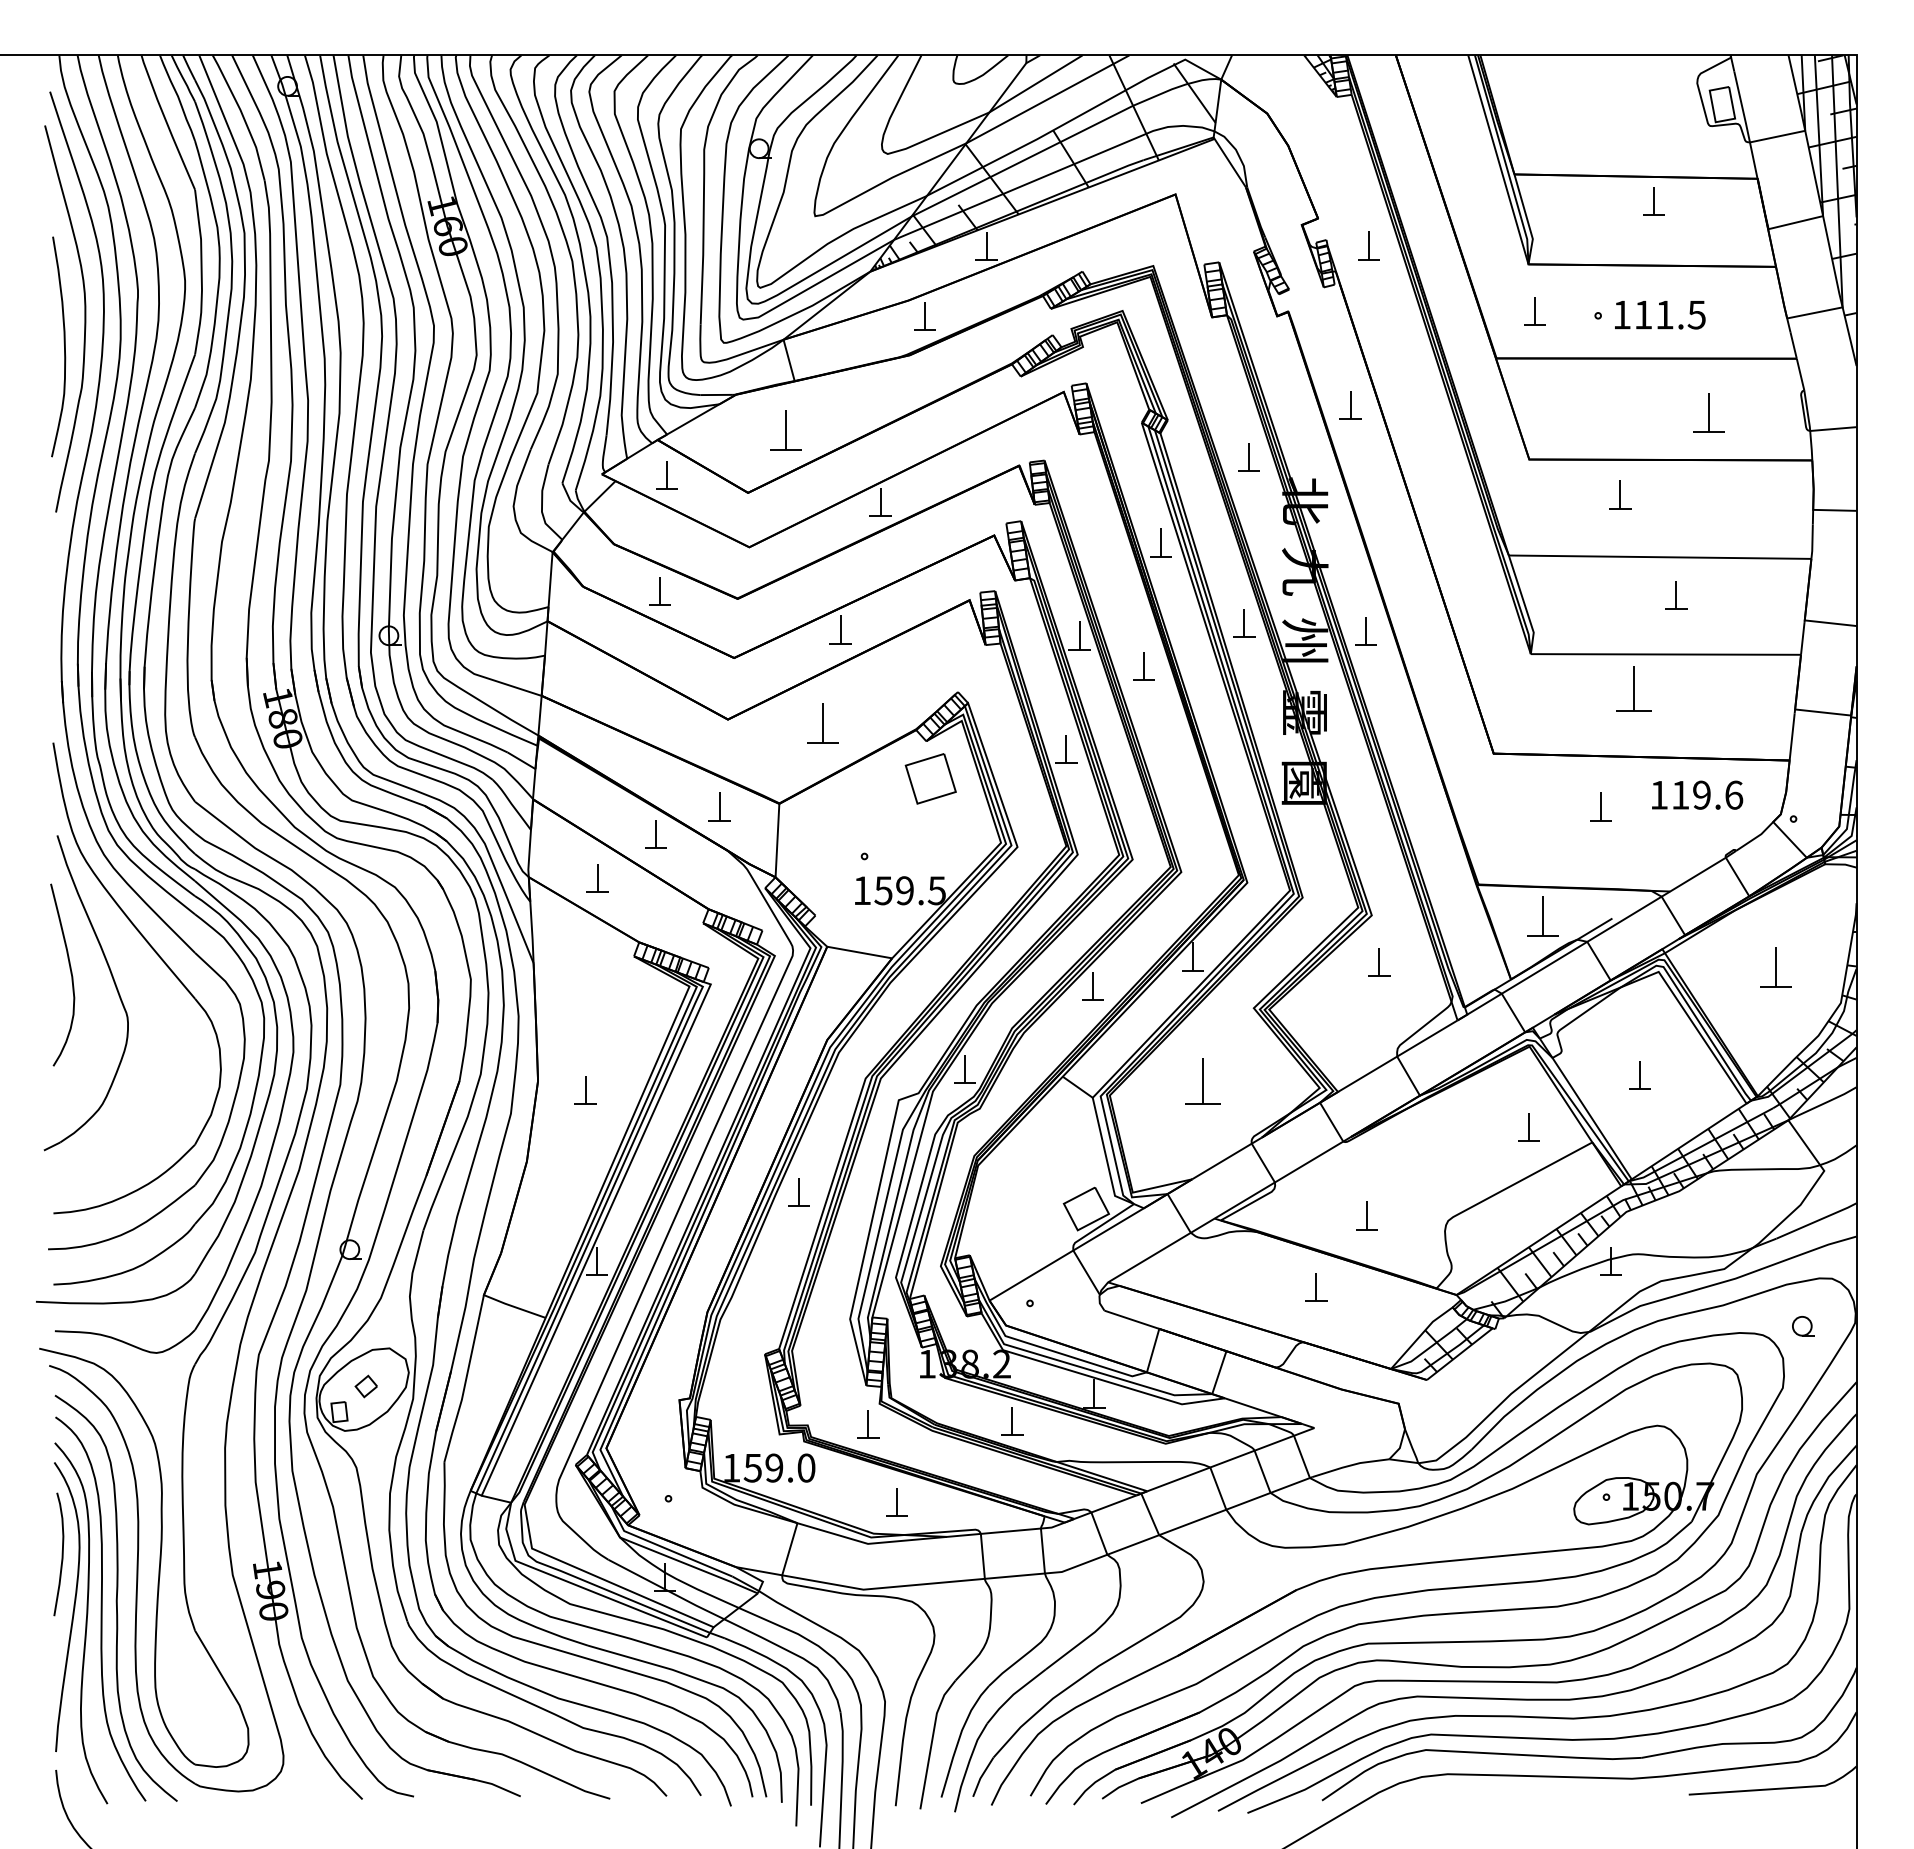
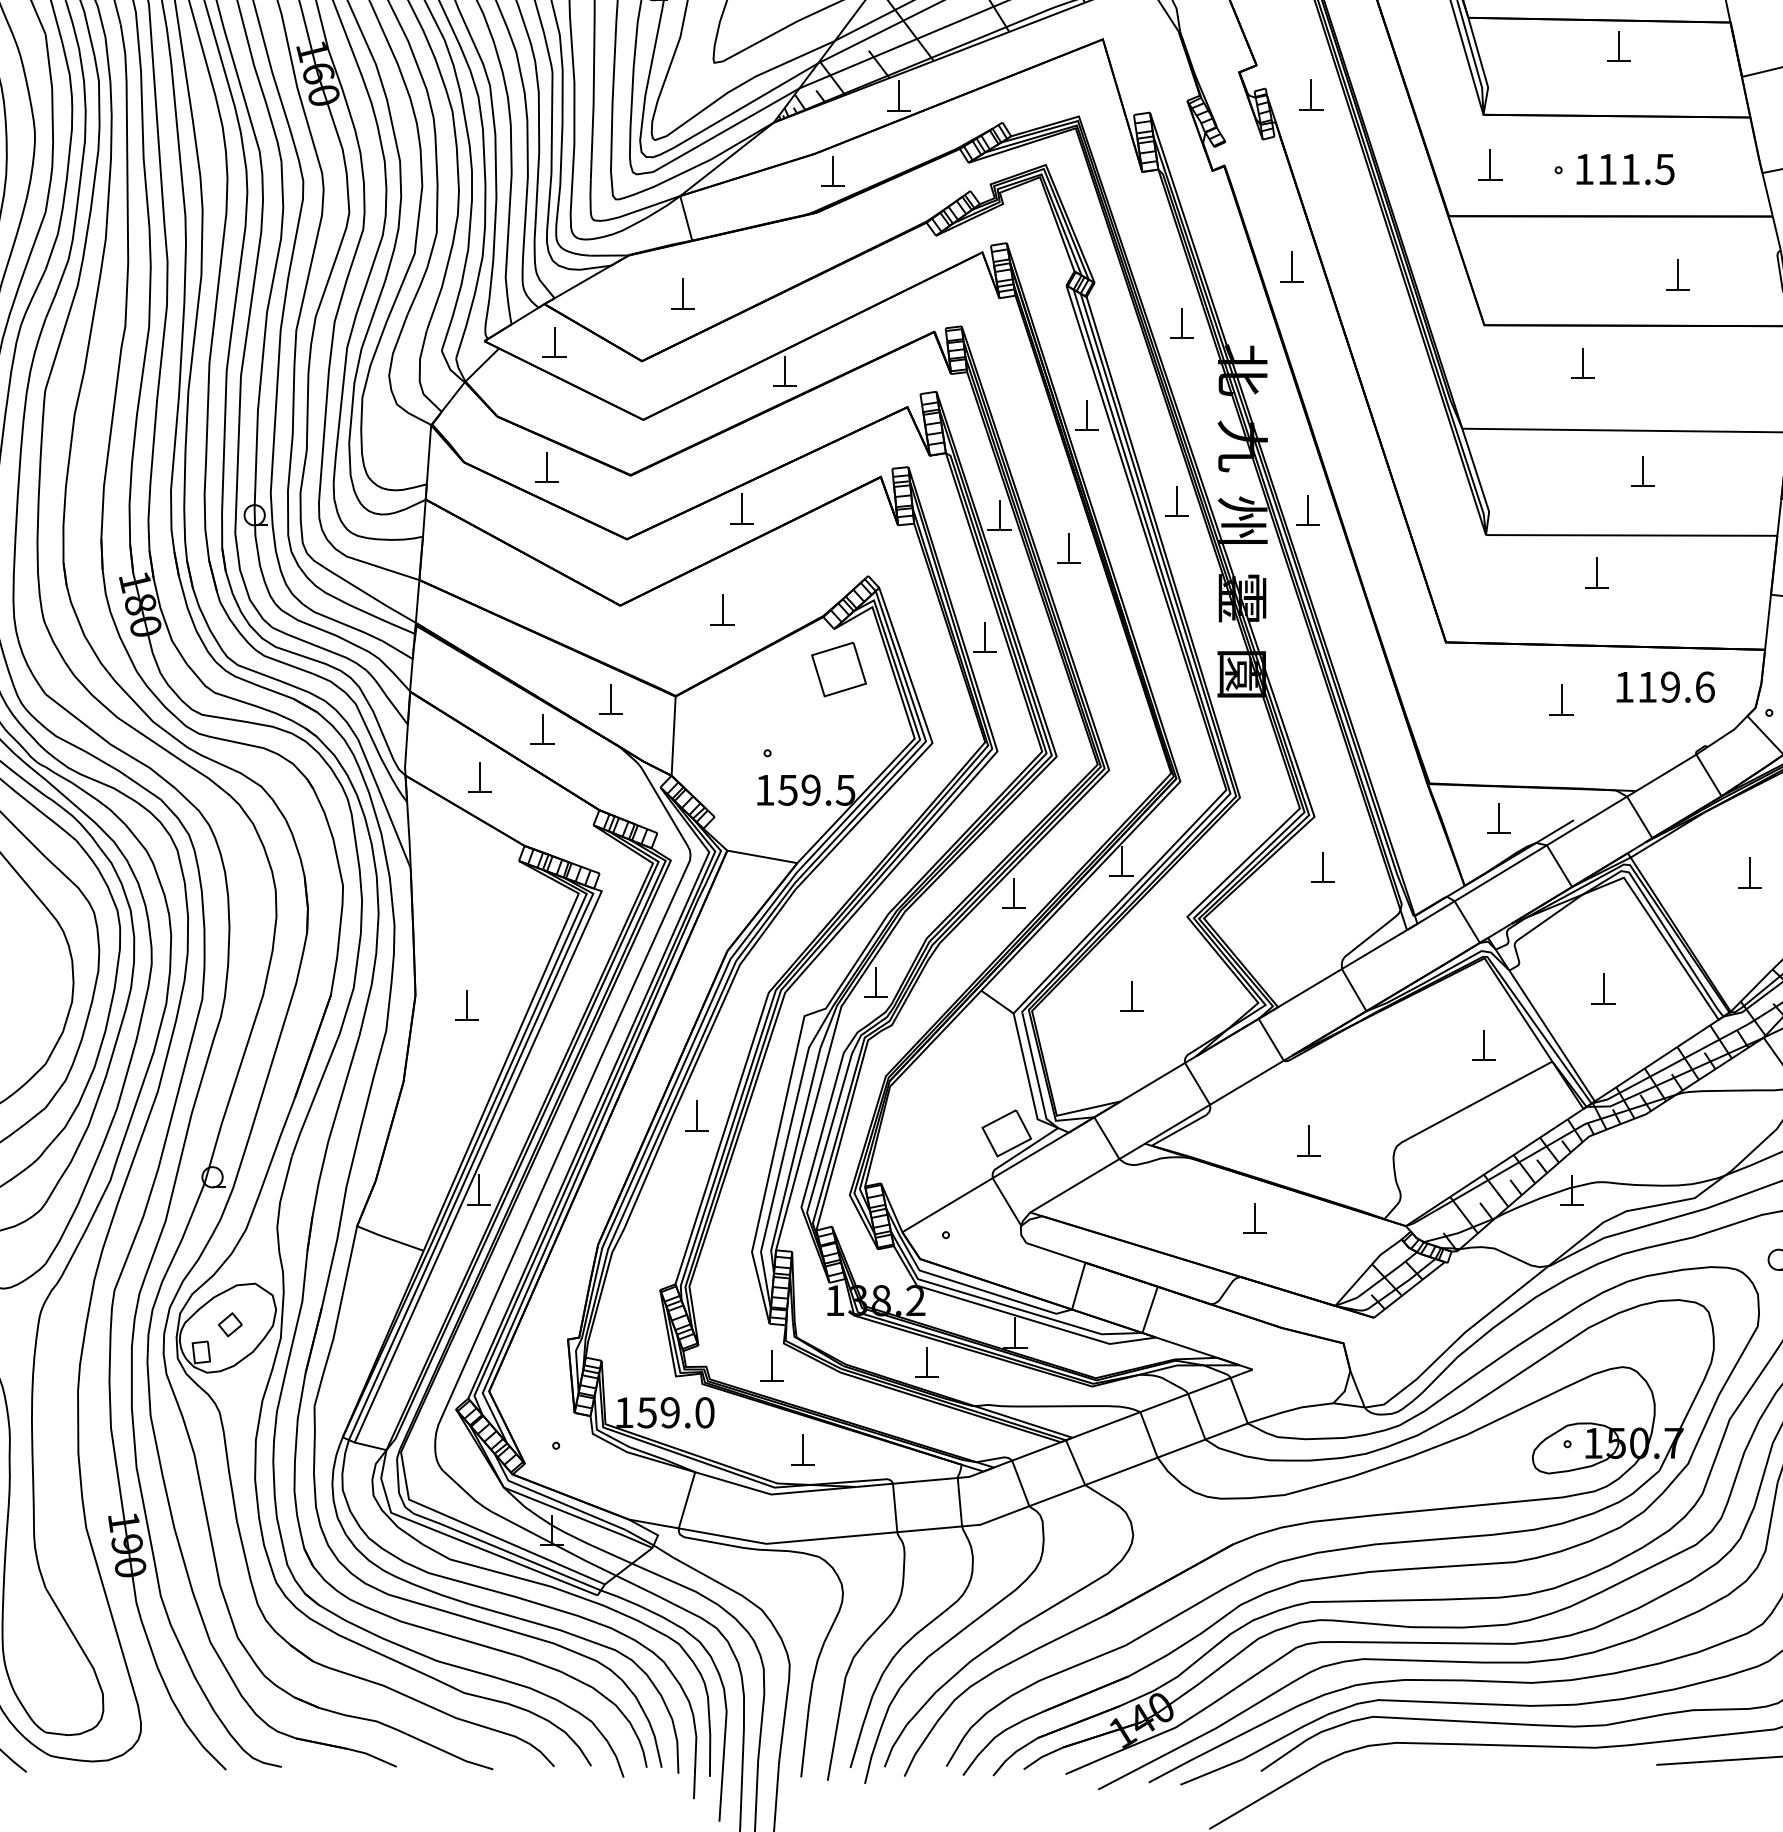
part: (1708, 412) -> (1677, 274), size x0.71
part: (785, 430) -> (682, 293), size x0.71
part: (1633, 689) -> (1596, 573), size x0.62
part: (822, 723) -> (722, 609), size x0.71
part: (1542, 916) -> (1498, 817), size x0.71
part: (1775, 967) -> (1749, 872), size x0.71
part: (1202, 1081) -> (1131, 995), size x0.62

